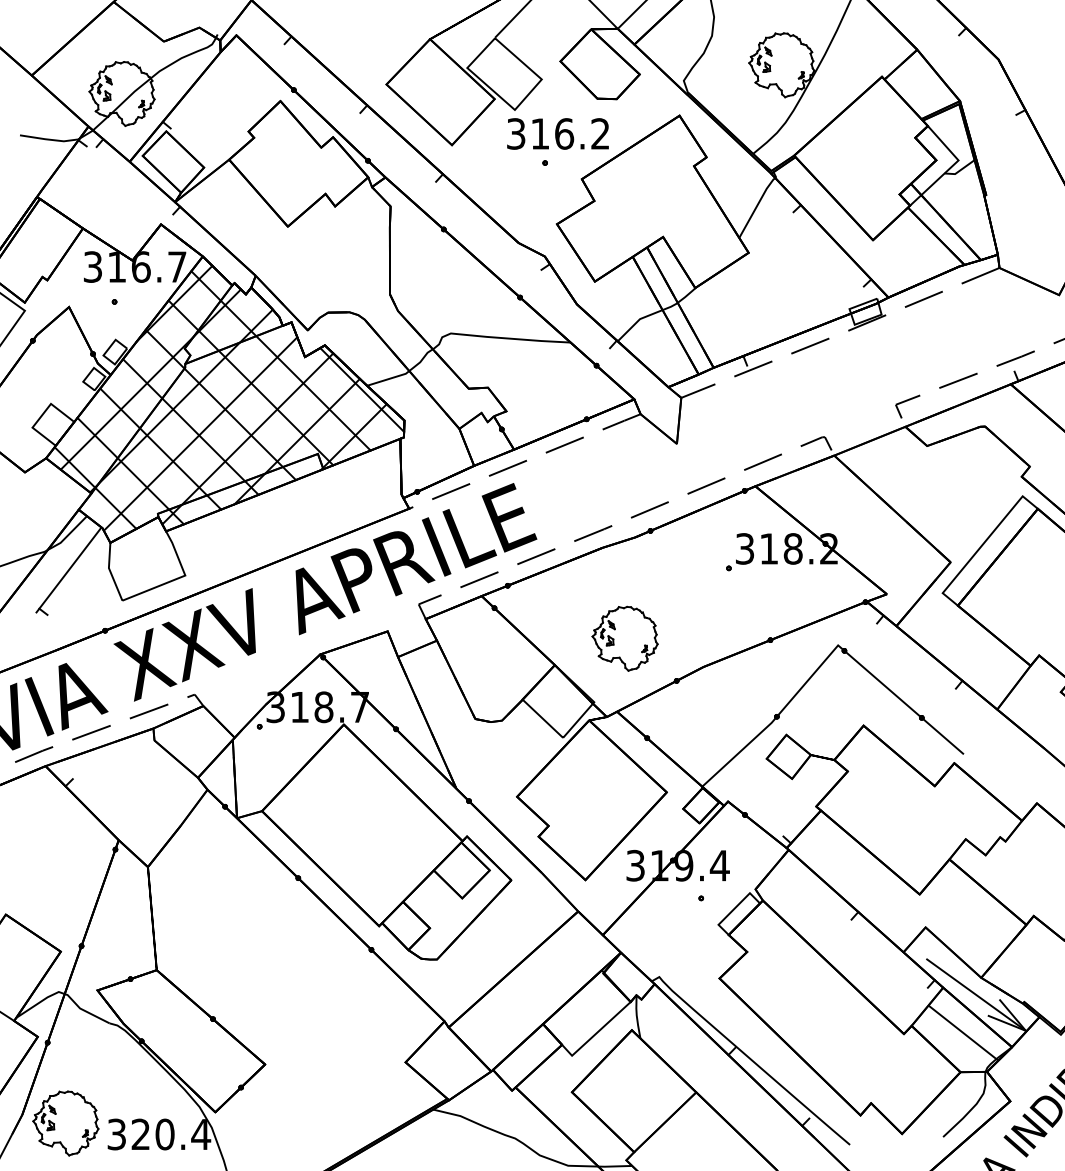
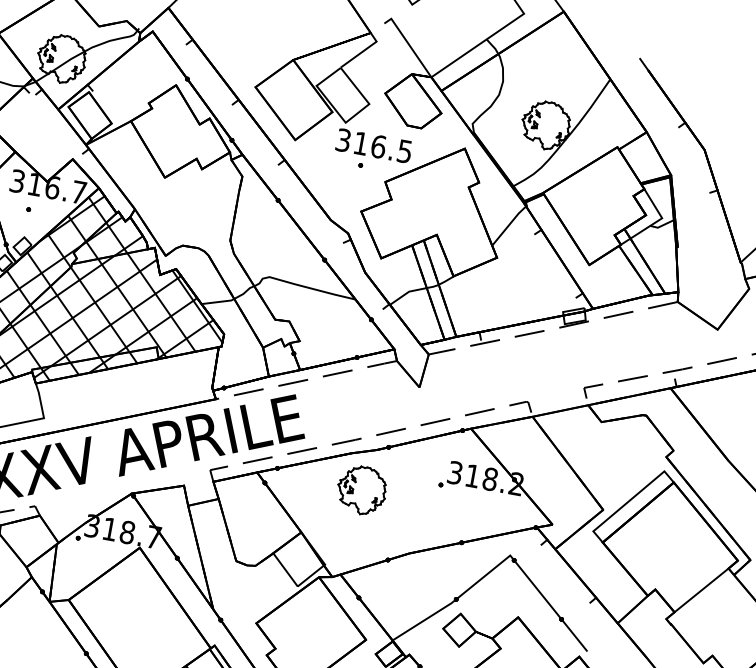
text: (600, 133) -> (404, 151), 316.2 -> 316.5
part: (624, 638) -> (361, 490), moved

